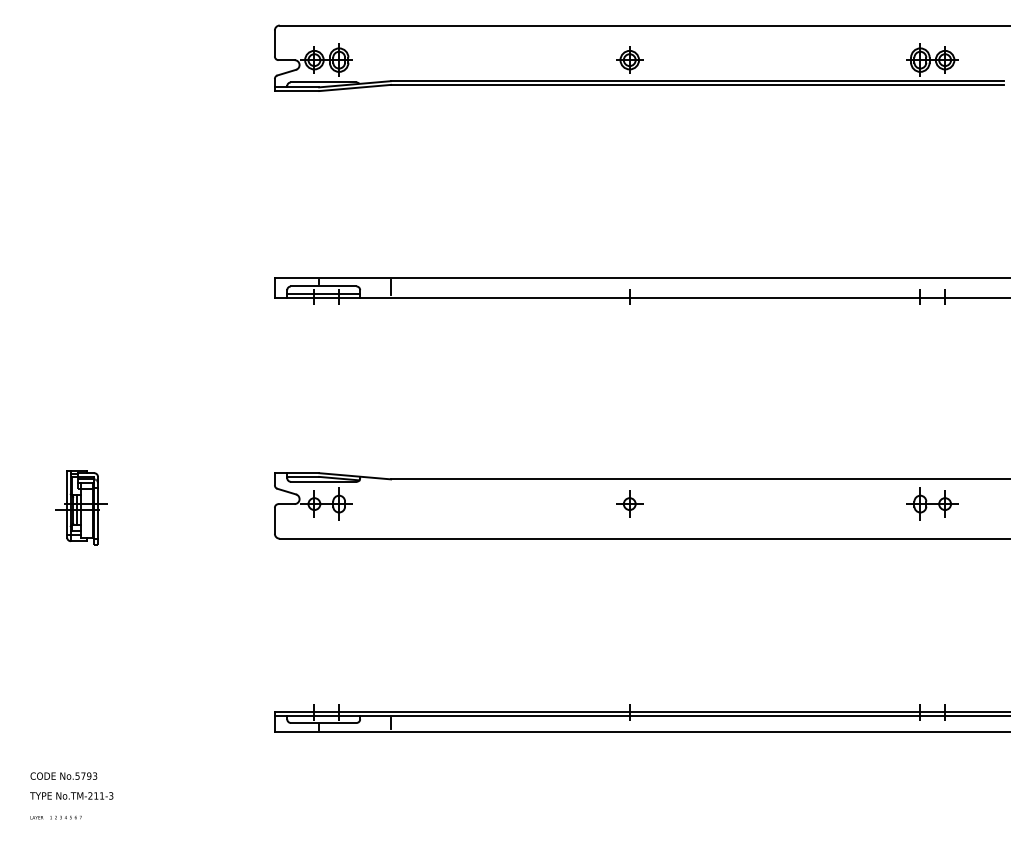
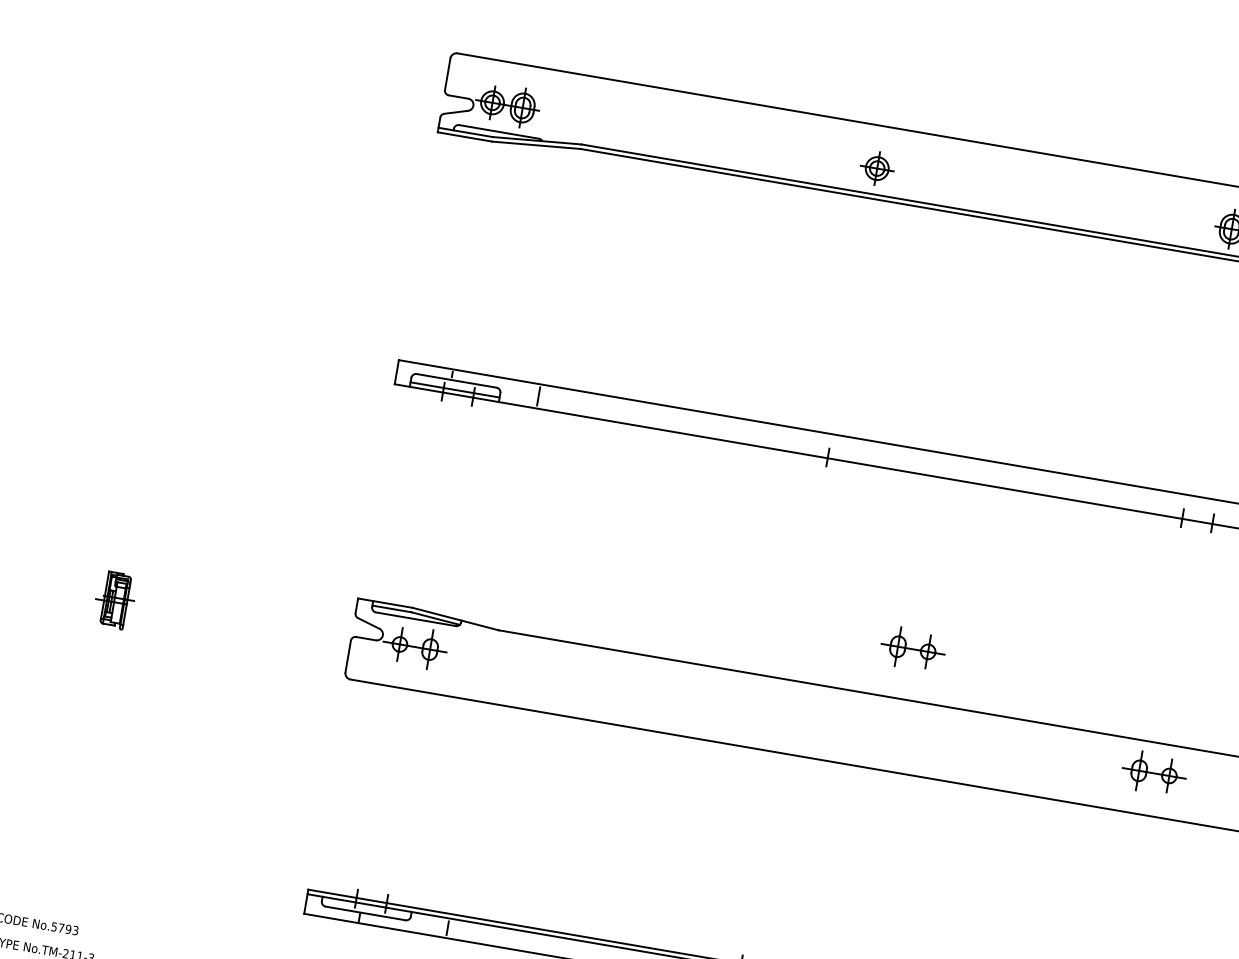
part: (723, 437) -> (912, 648), added
part: (629, 503) -> (784, 709), removed
part: (81, 507) -> (115, 600), size x0.6

